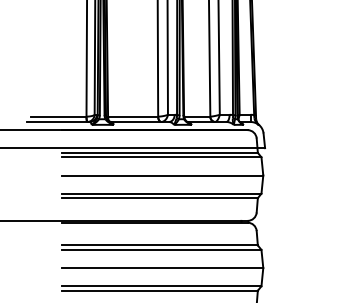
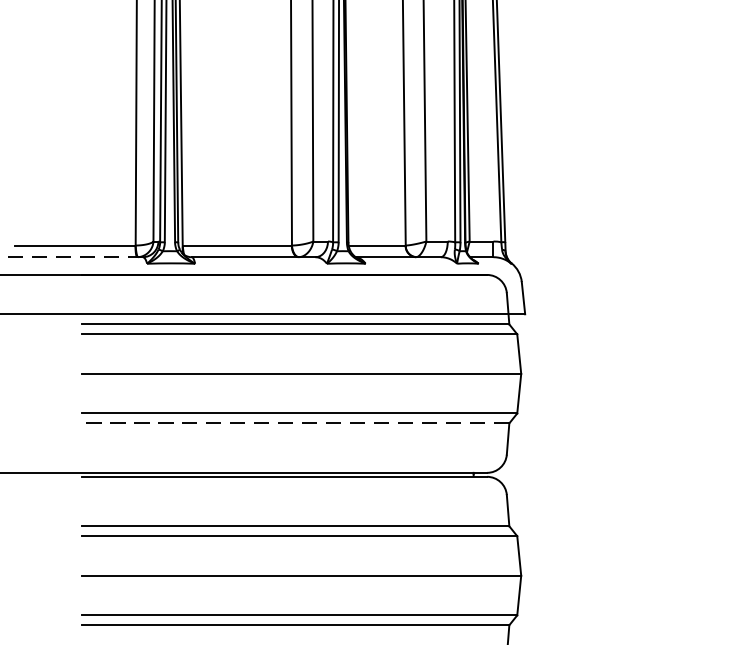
line: (58, 122) -> (74, 258), solid -> dashed
line: (159, 198) -> (294, 424), solid -> dashed

